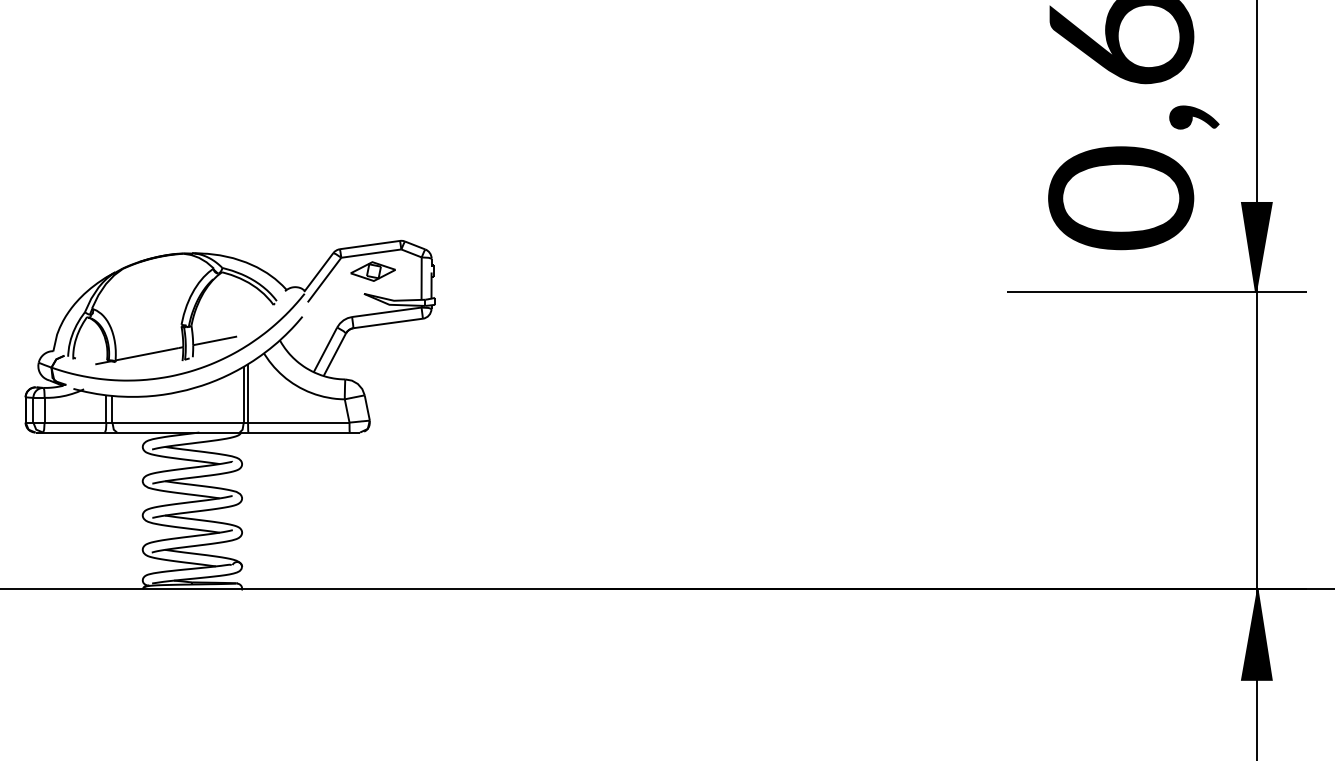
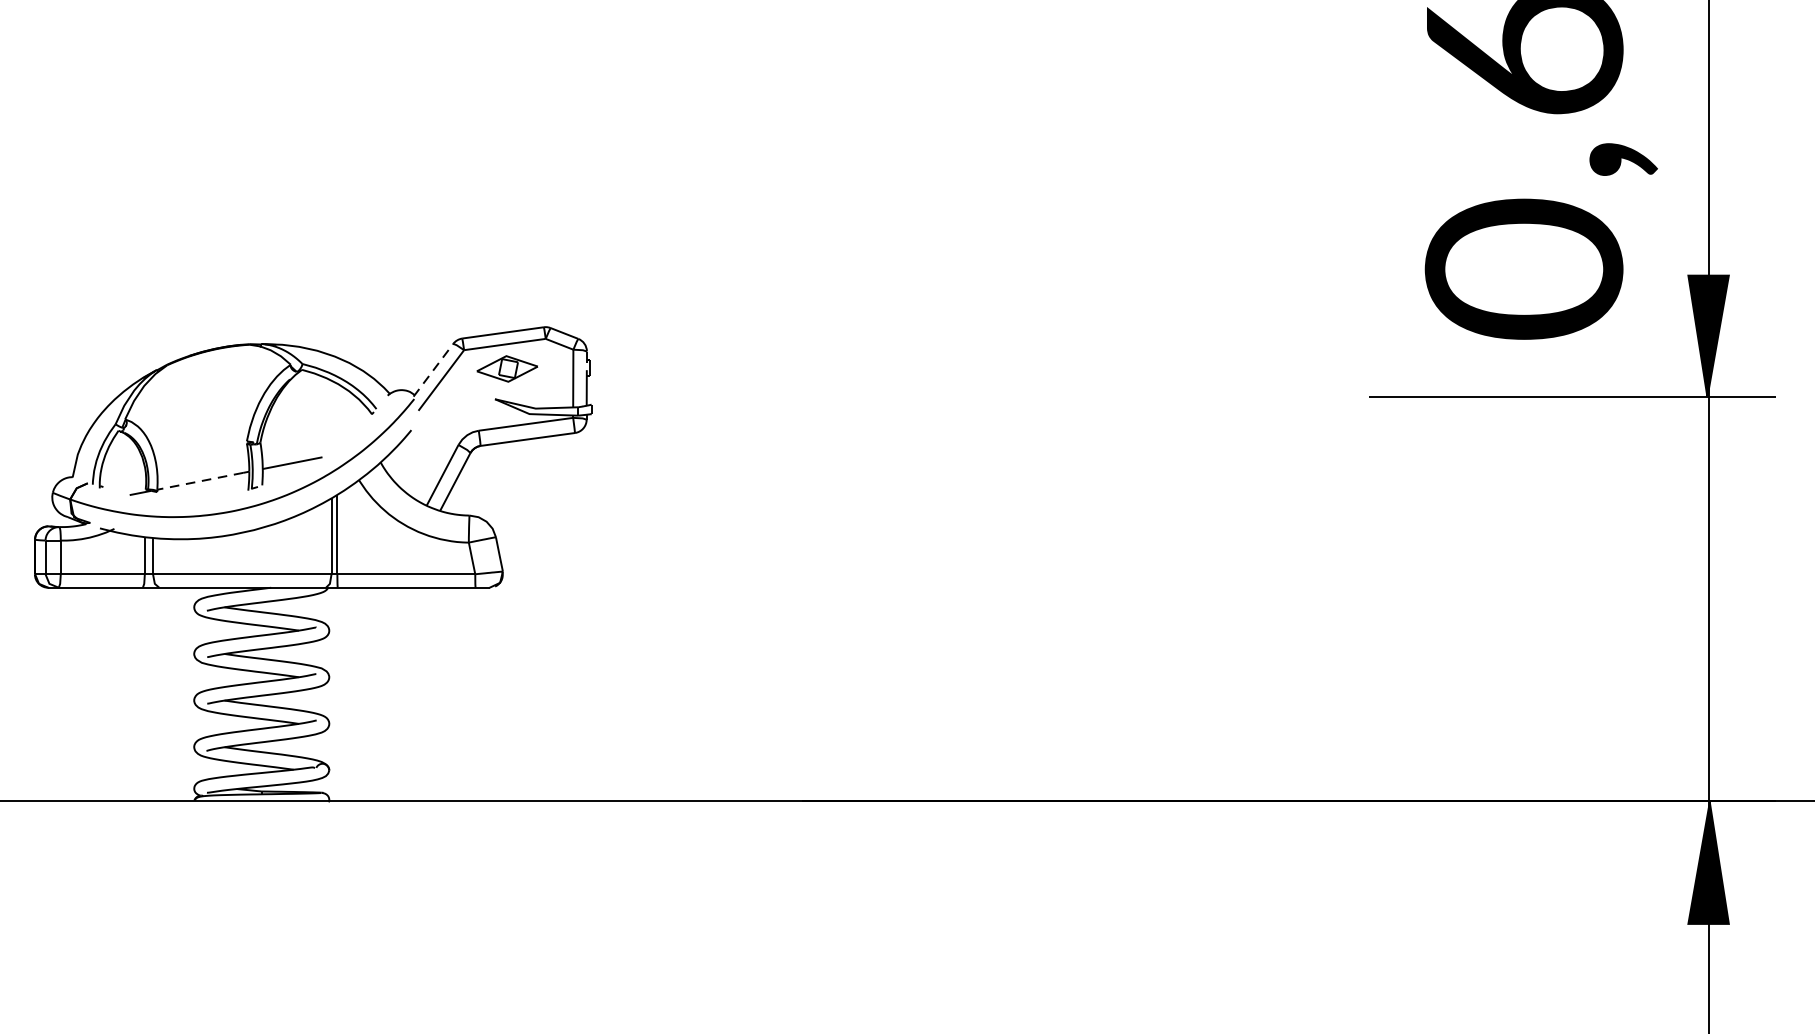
line: (319, 272) -> (434, 370), solid -> dashed
line: (146, 354) -> (199, 481), solid -> dashed

